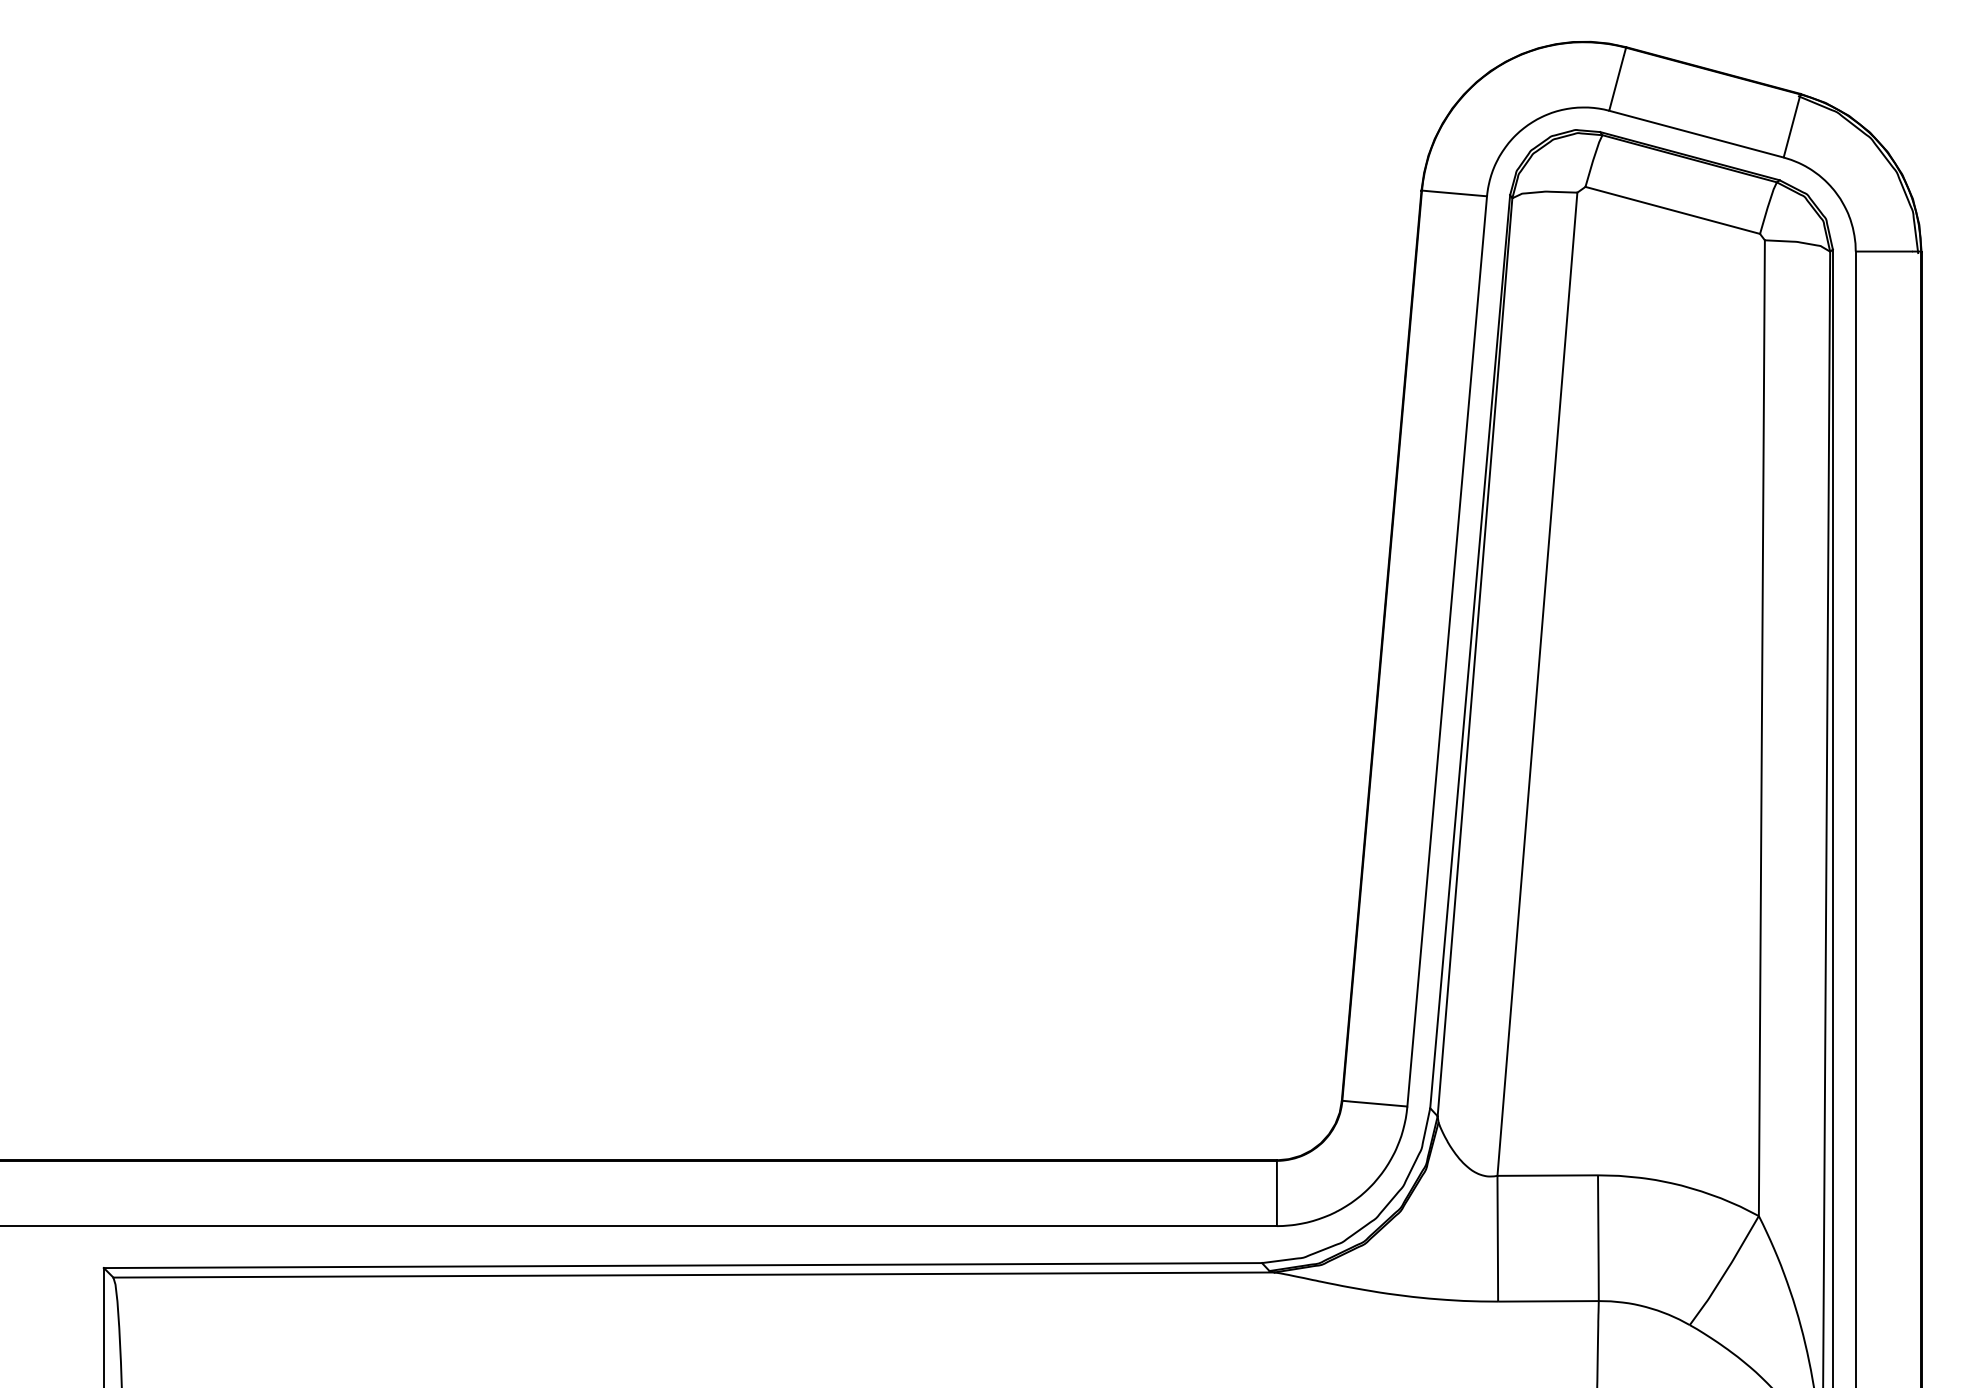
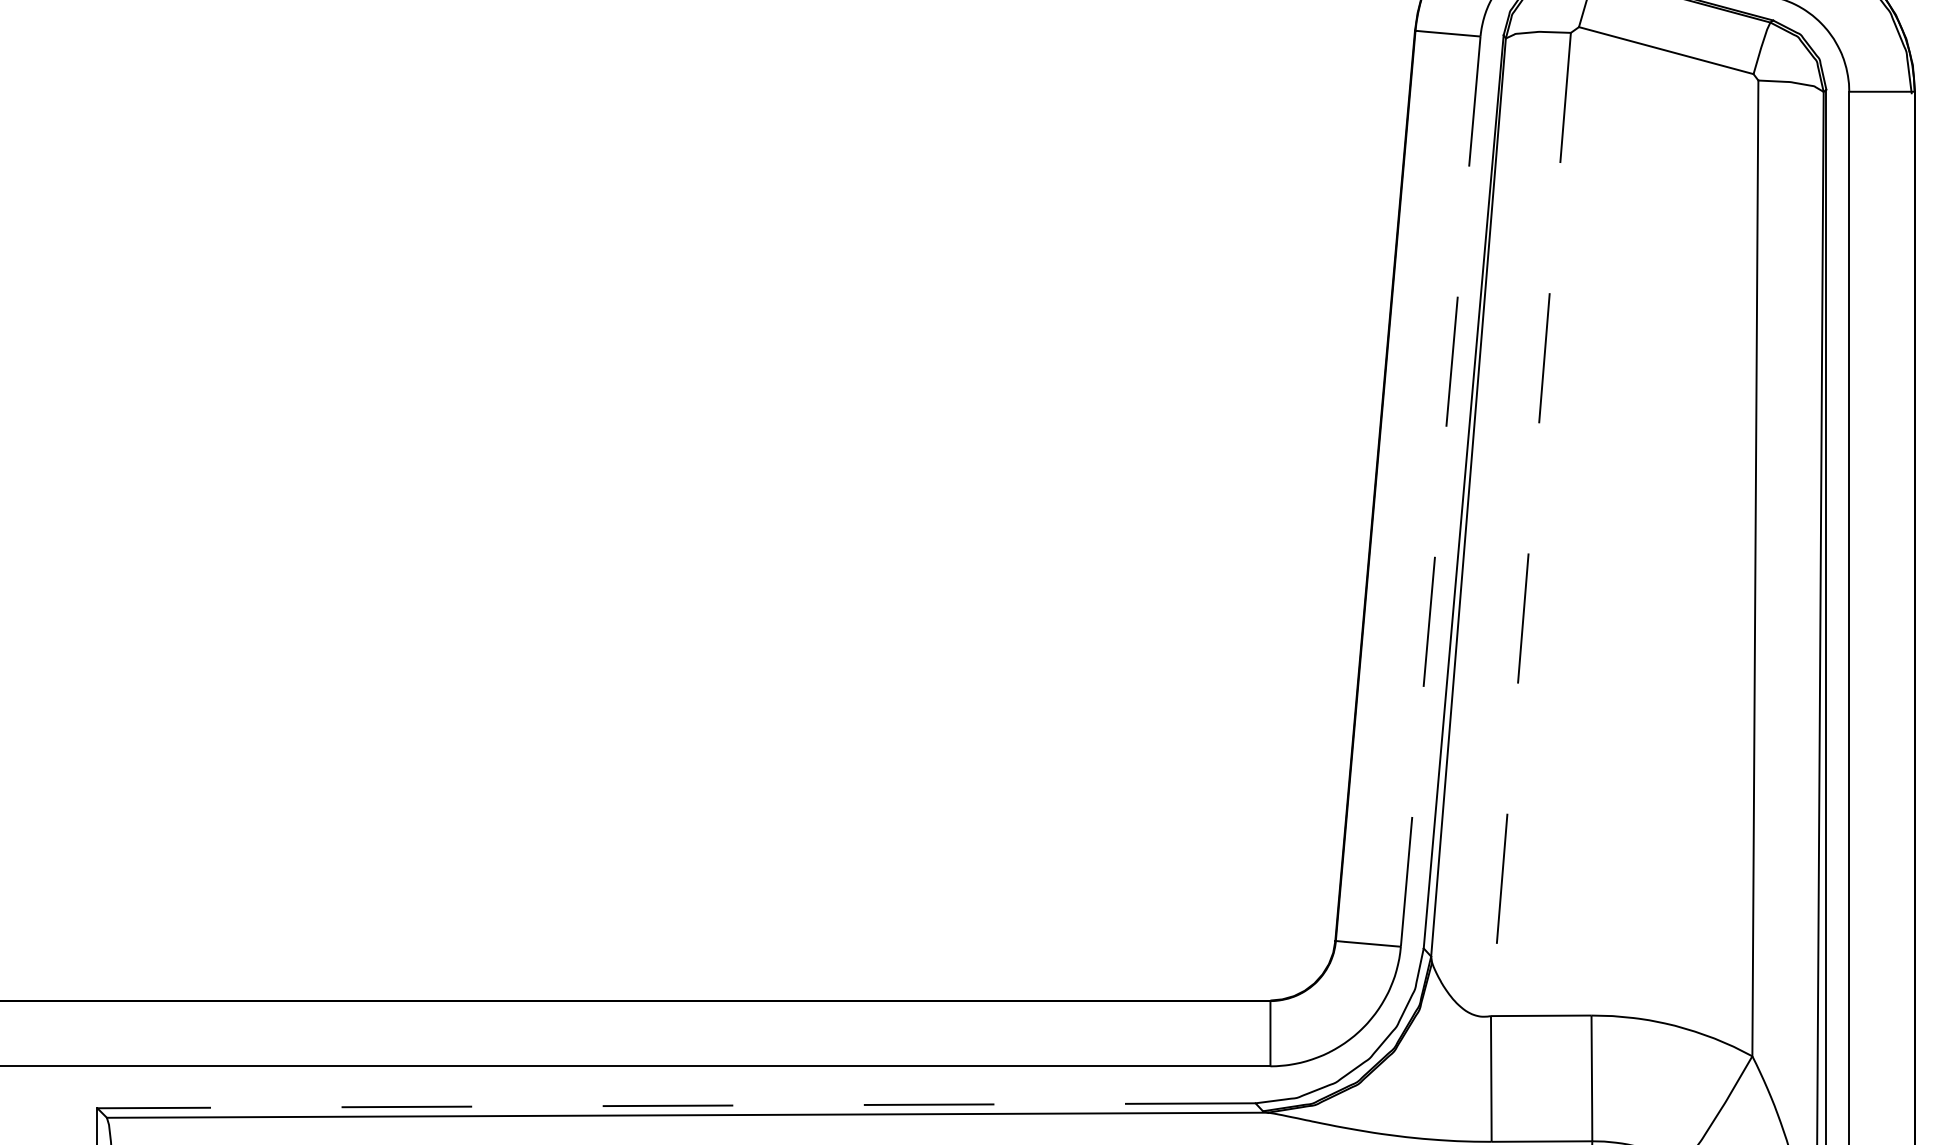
line: (1447, 651) -> (1441, 491), solid -> dashed
line: (1537, 684) -> (1531, 524), solid -> dashed
line: (682, 1265) -> (676, 1105), solid -> dashed

